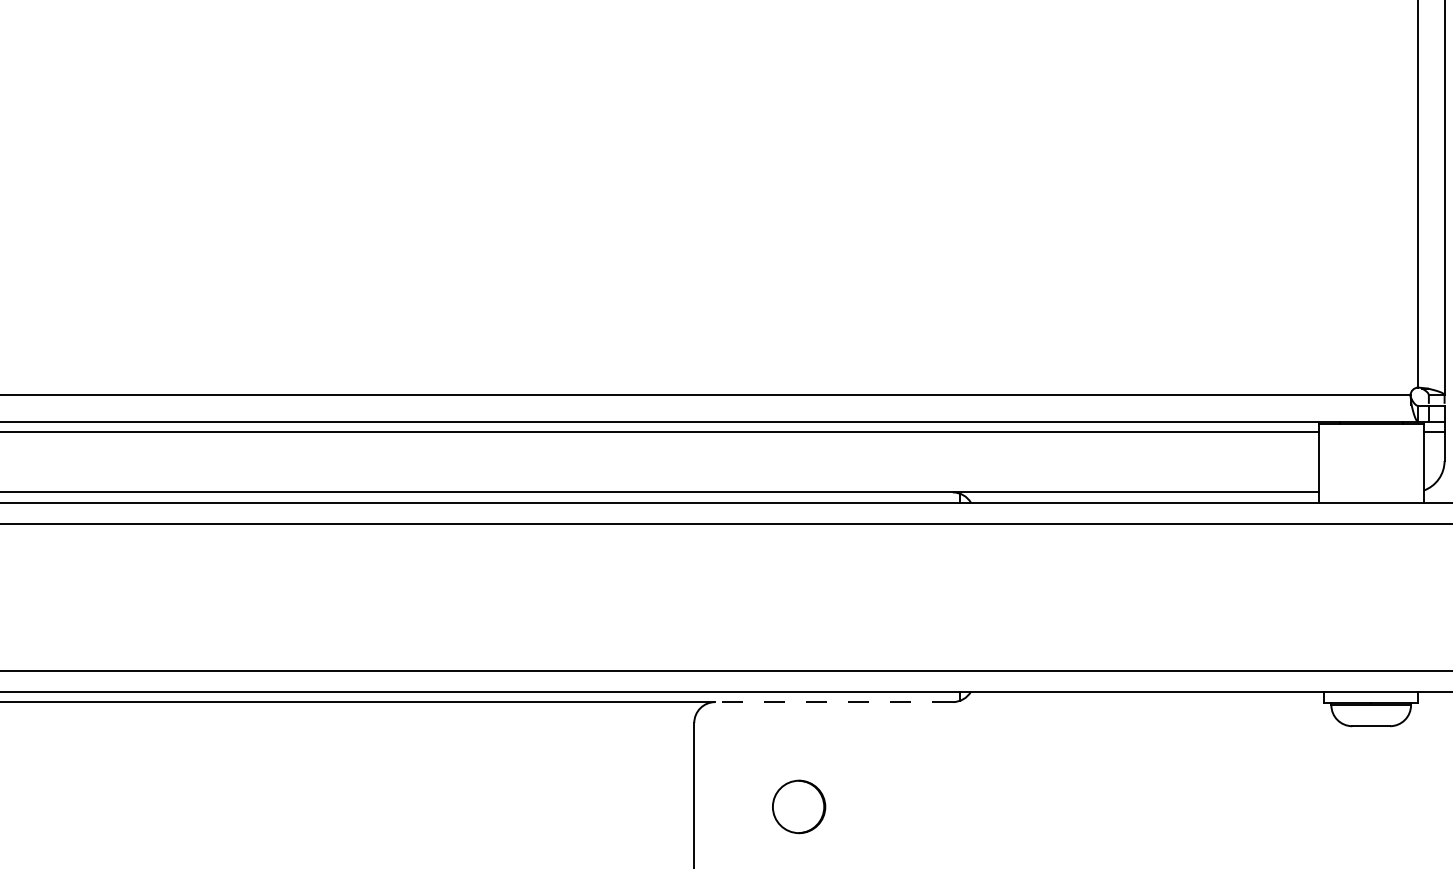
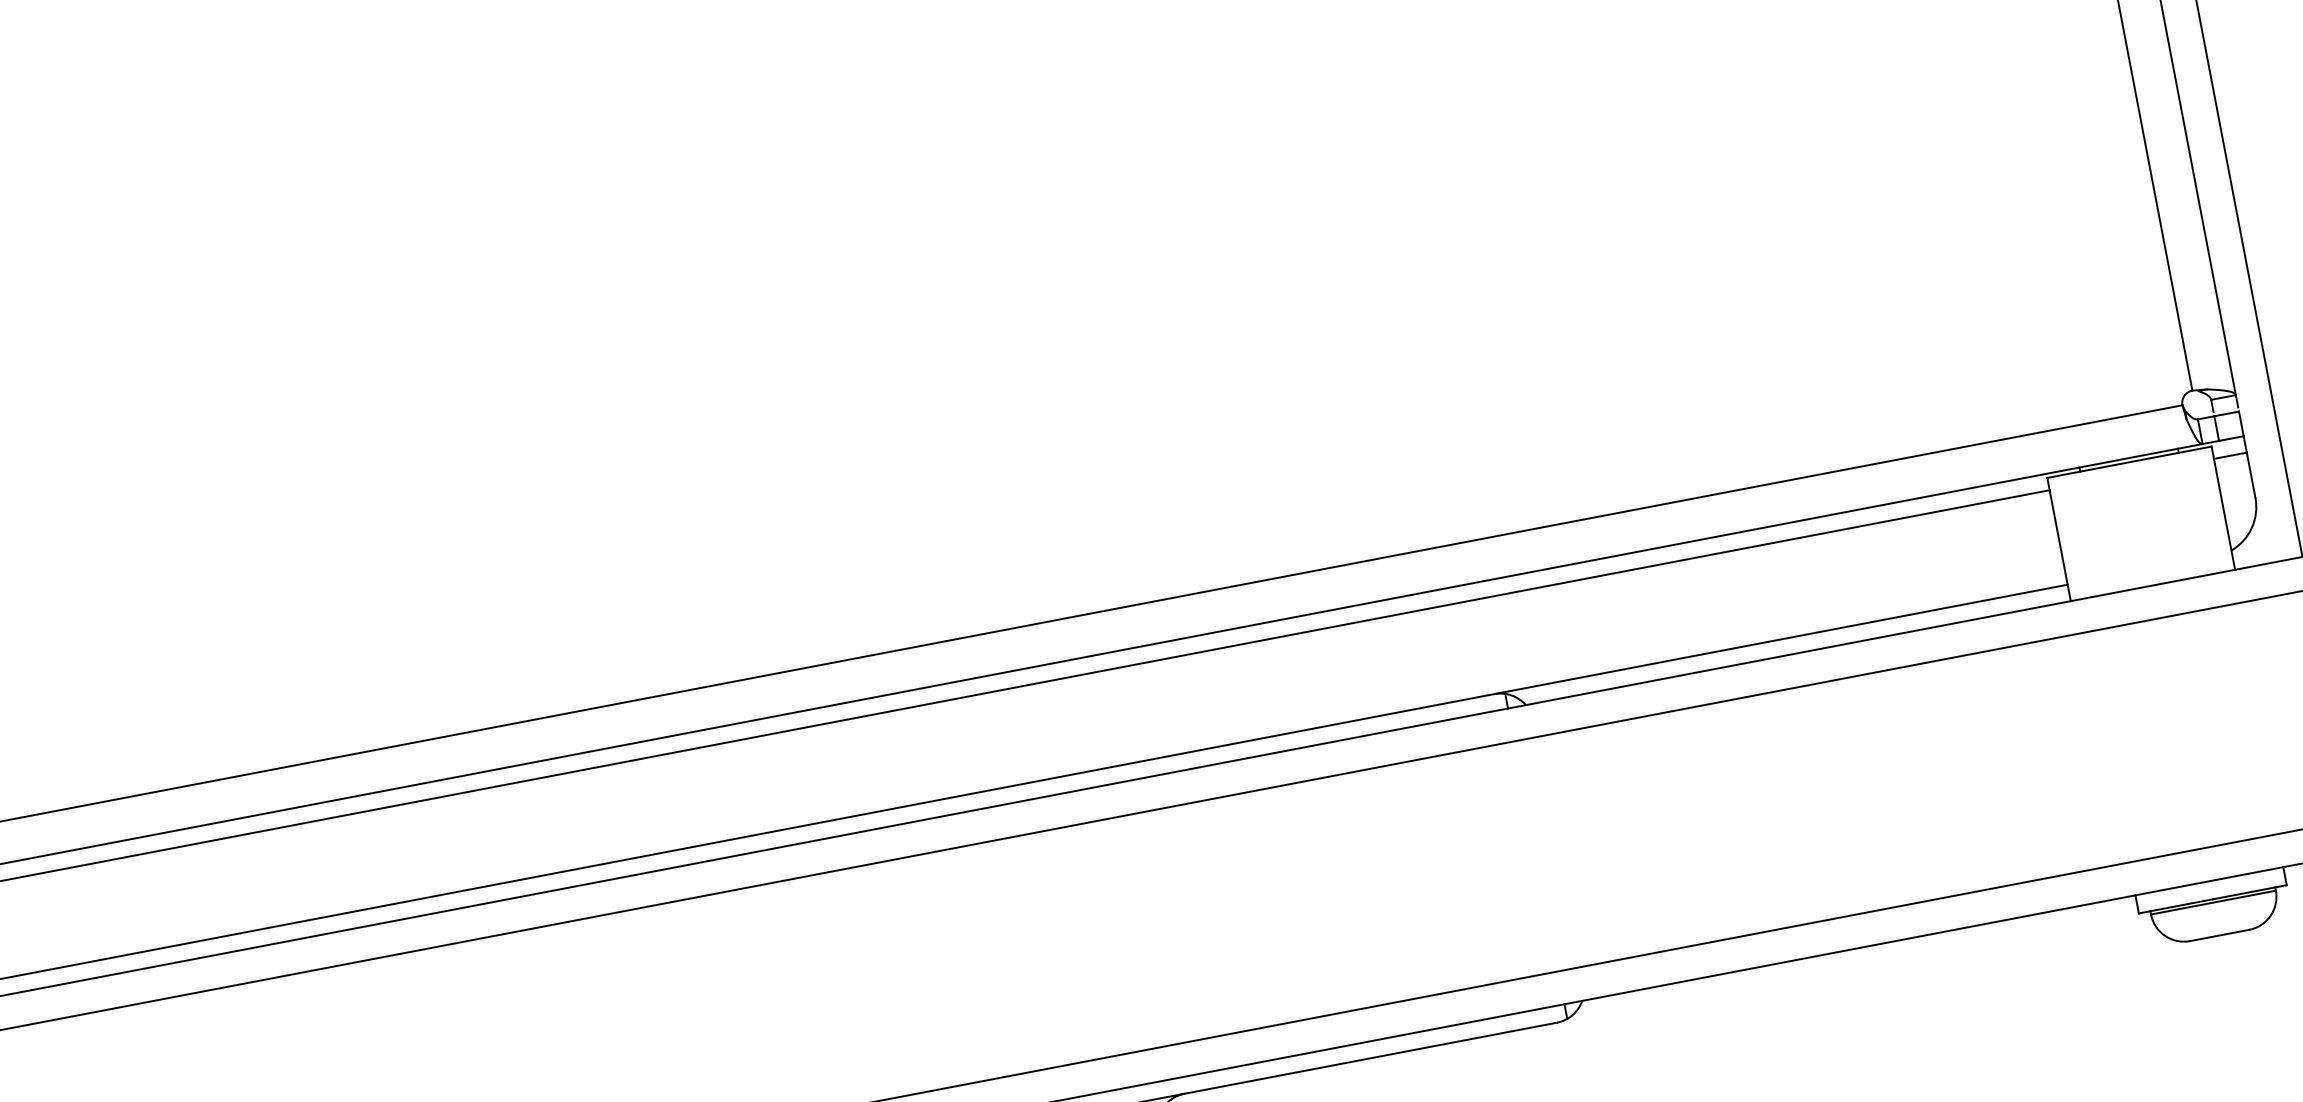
line: (834, 702) -> (1371, 1058), dashed -> solid

